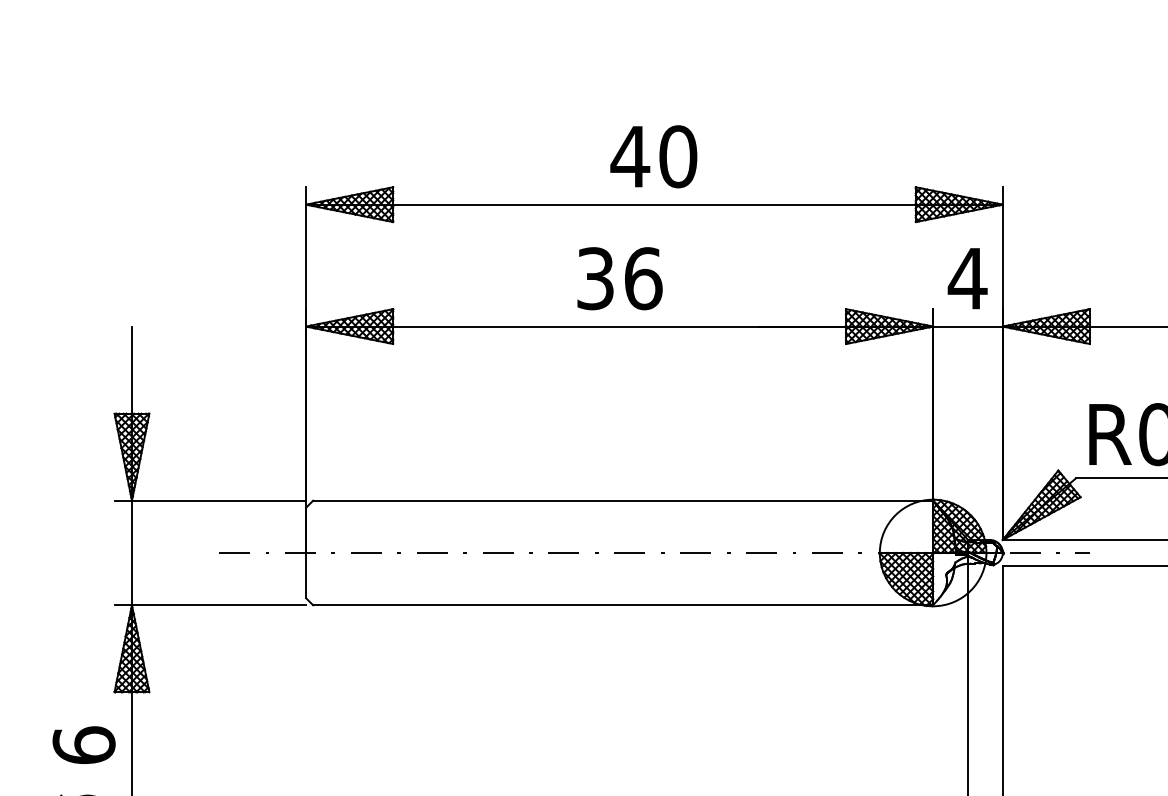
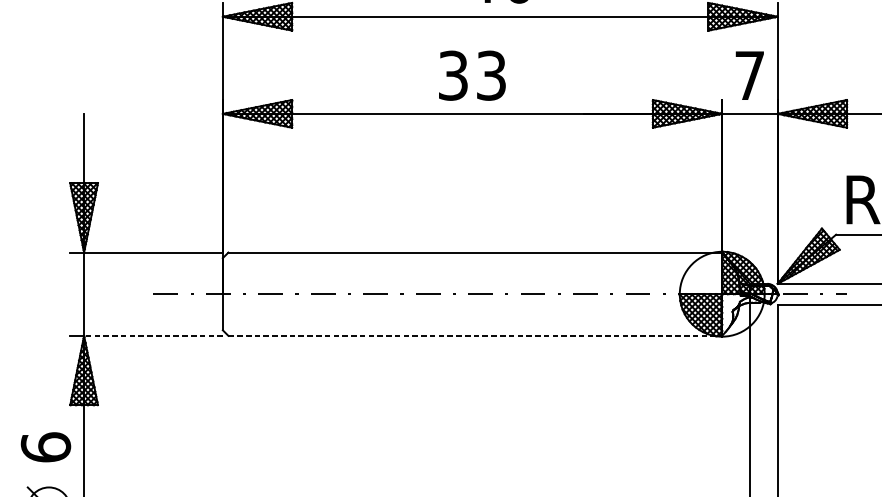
text: (643, 278) -> (491, 75), 36 -> 33
text: (967, 278) -> (749, 75), 4 -> 7
line: (218, 605) -> (153, 336), solid -> dashed
line: (623, 605) -> (475, 336), solid -> dashed

